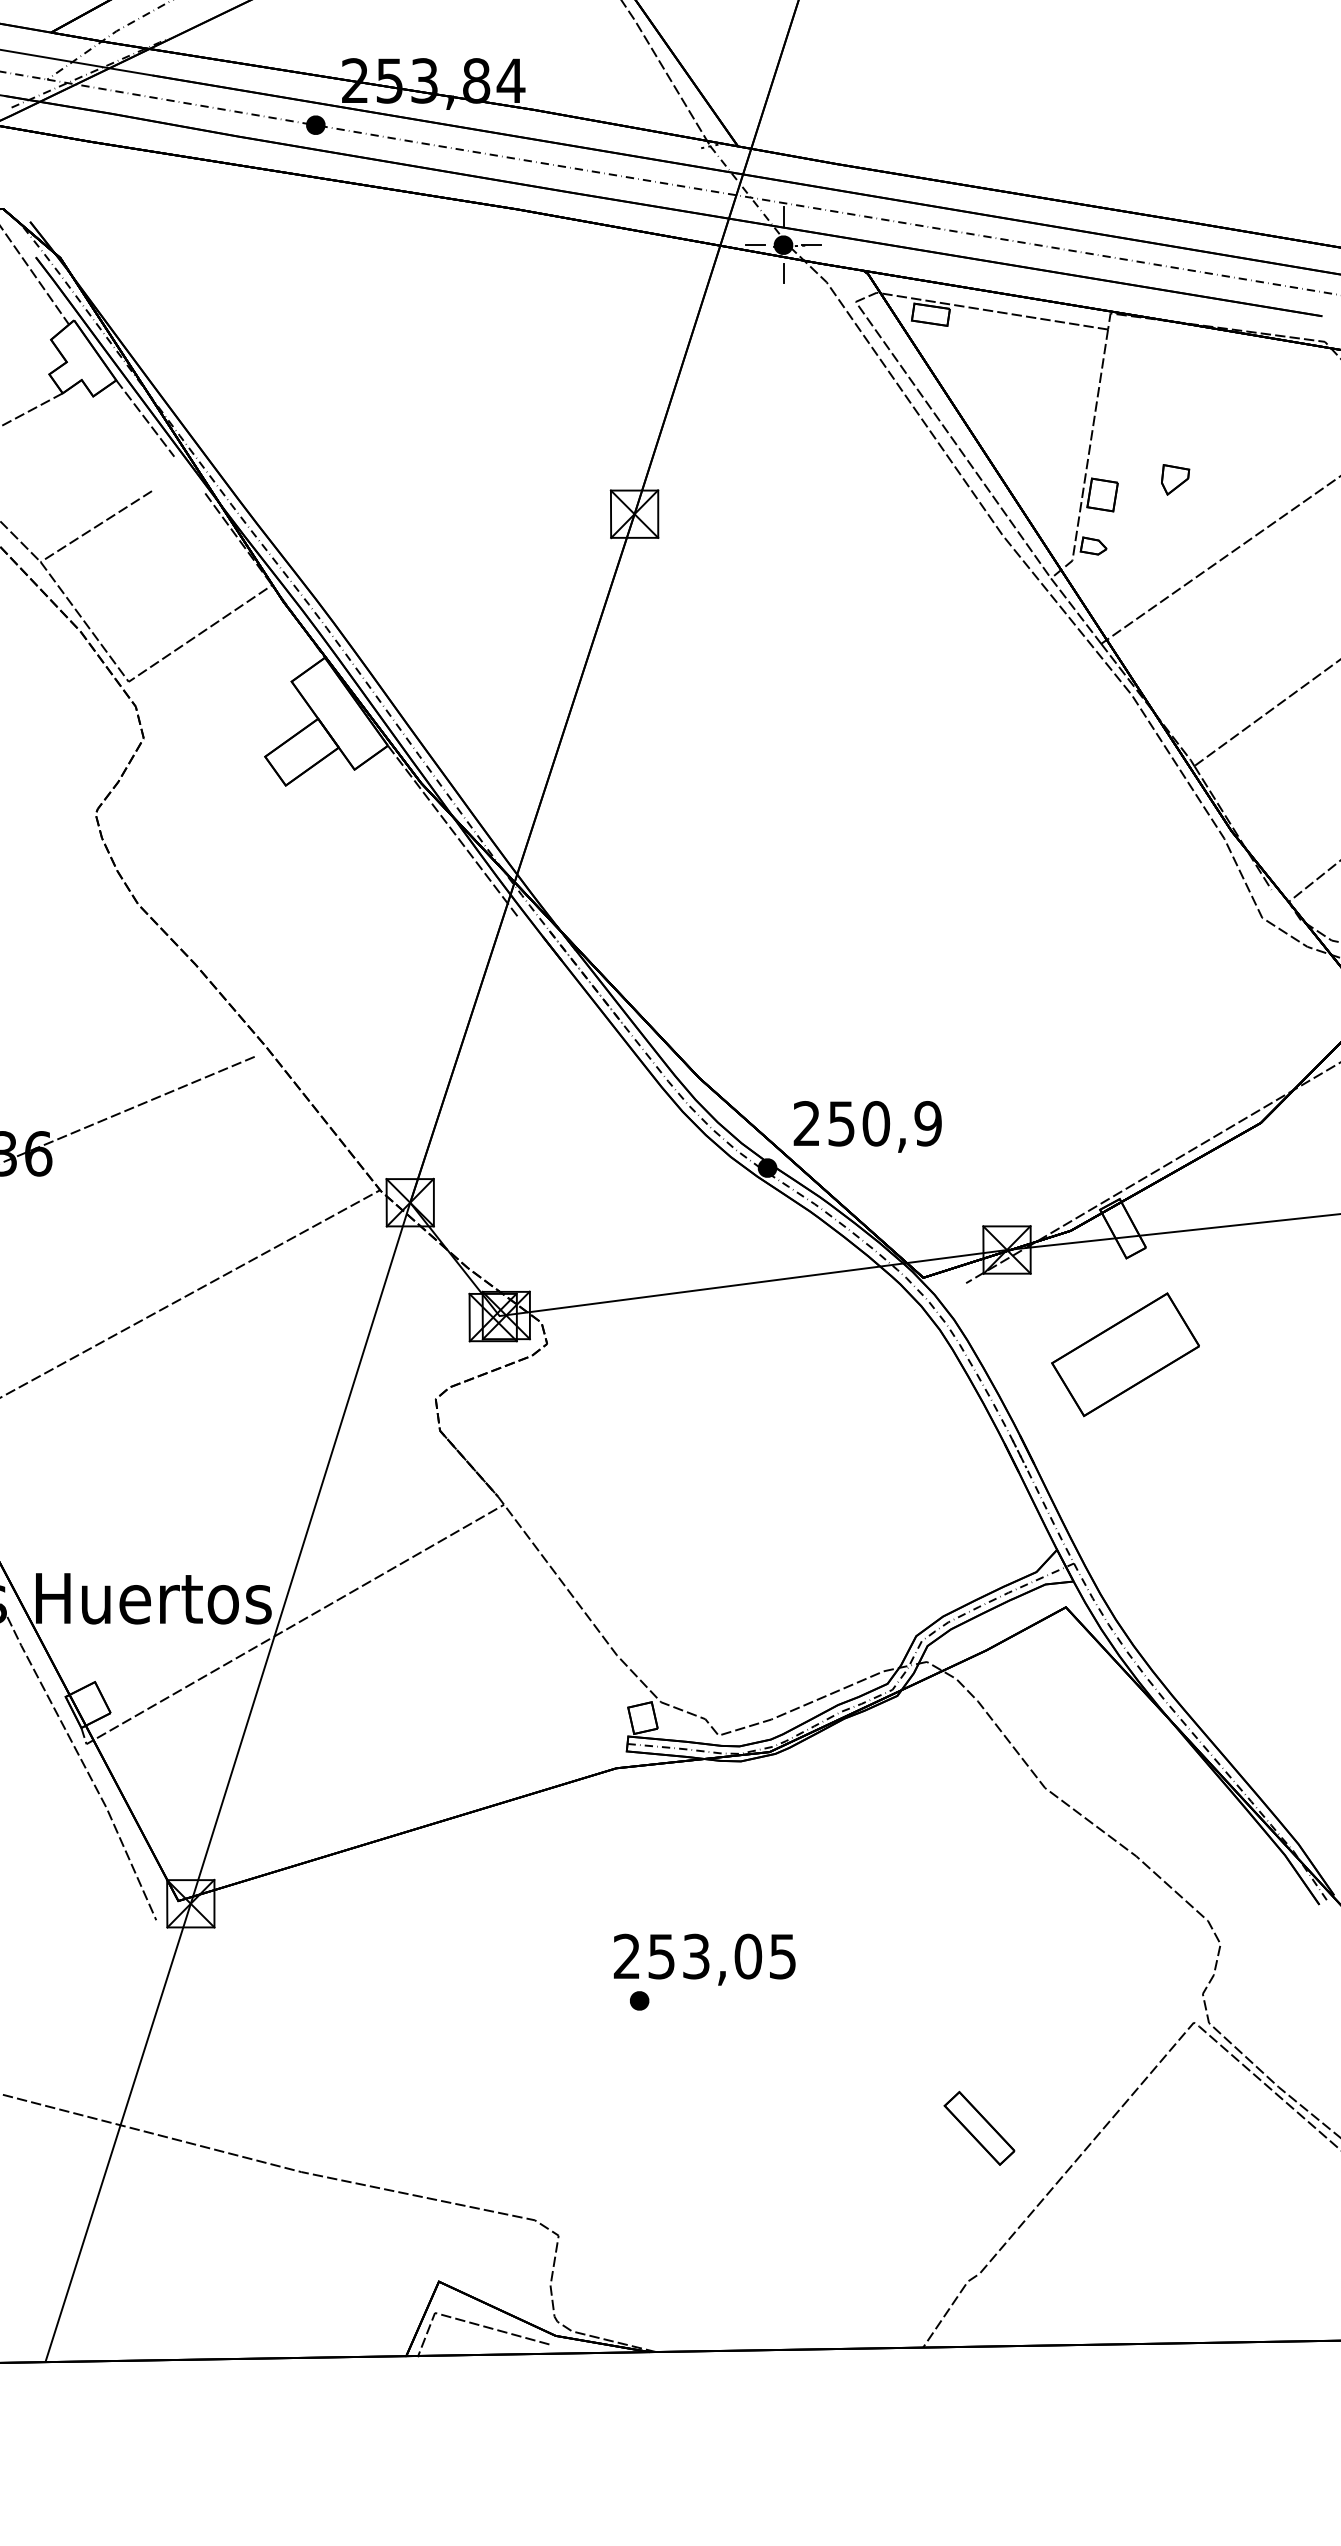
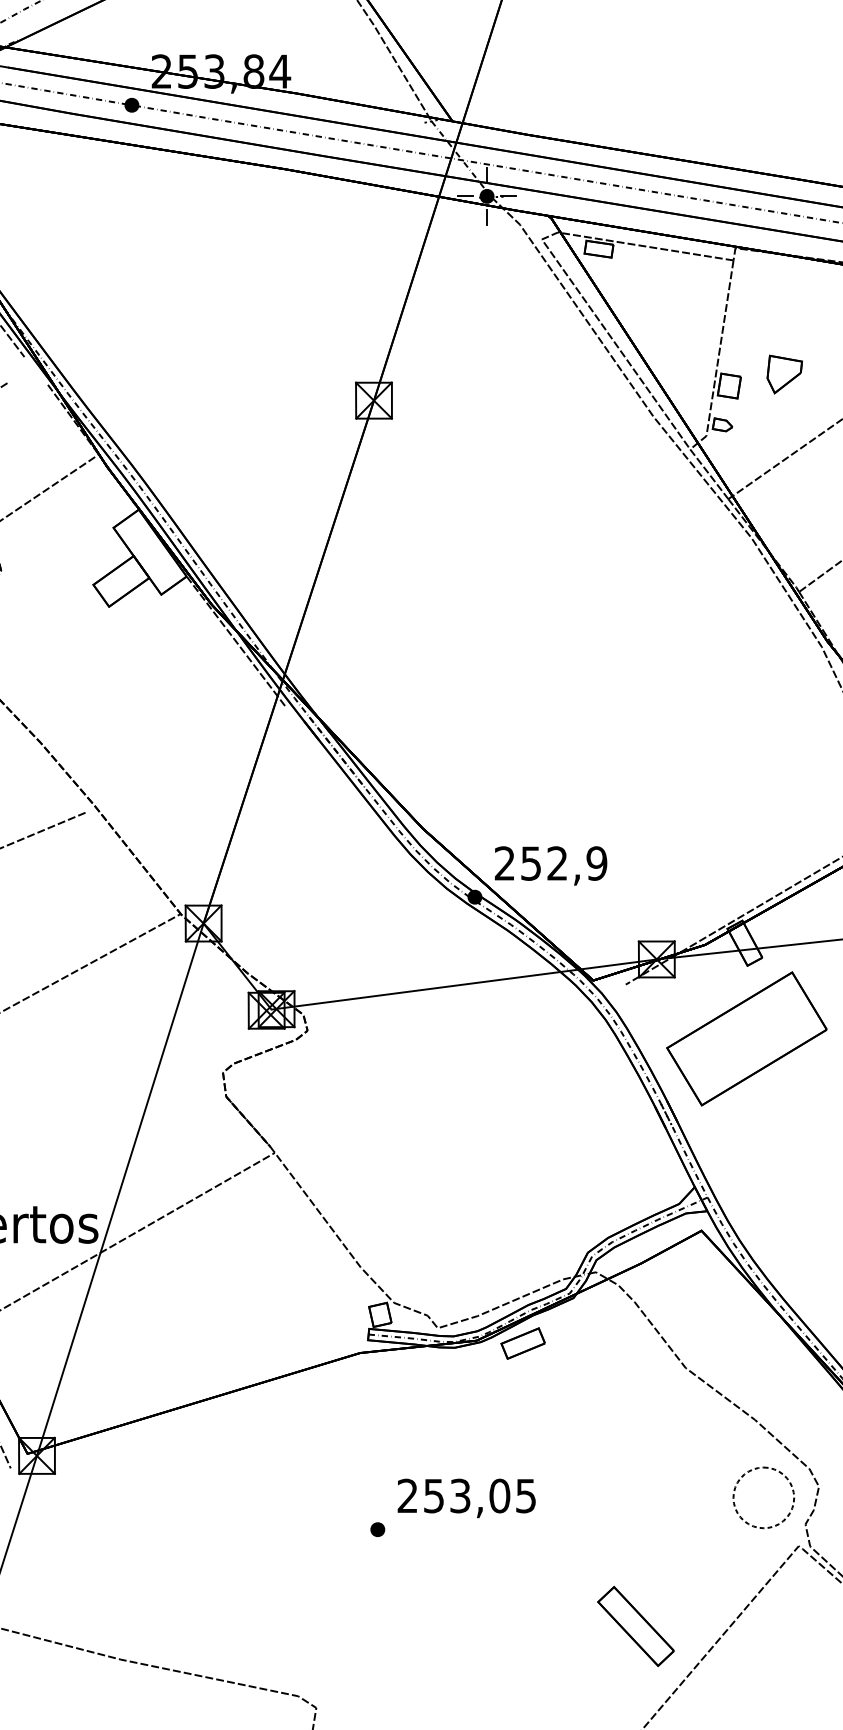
part: (1175, 479) -> (784, 374), size x1.67
text: (876, 1123) -> (557, 863), 250,9 -> 252,9
part: (1125, 1354) -> (746, 1038), size x1.43
part: (830, 1755) -> (522, 1343), added
part: (1130, 1924) -> (750, 1471), added
text: (704, 1959) -> (466, 1498), moved
part: (979, 2128) -> (635, 1626), size x1.43

